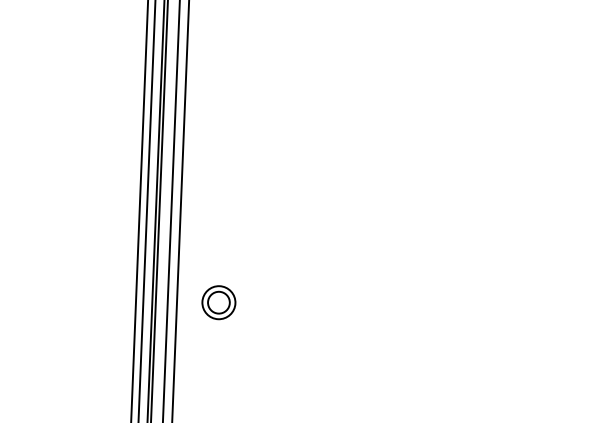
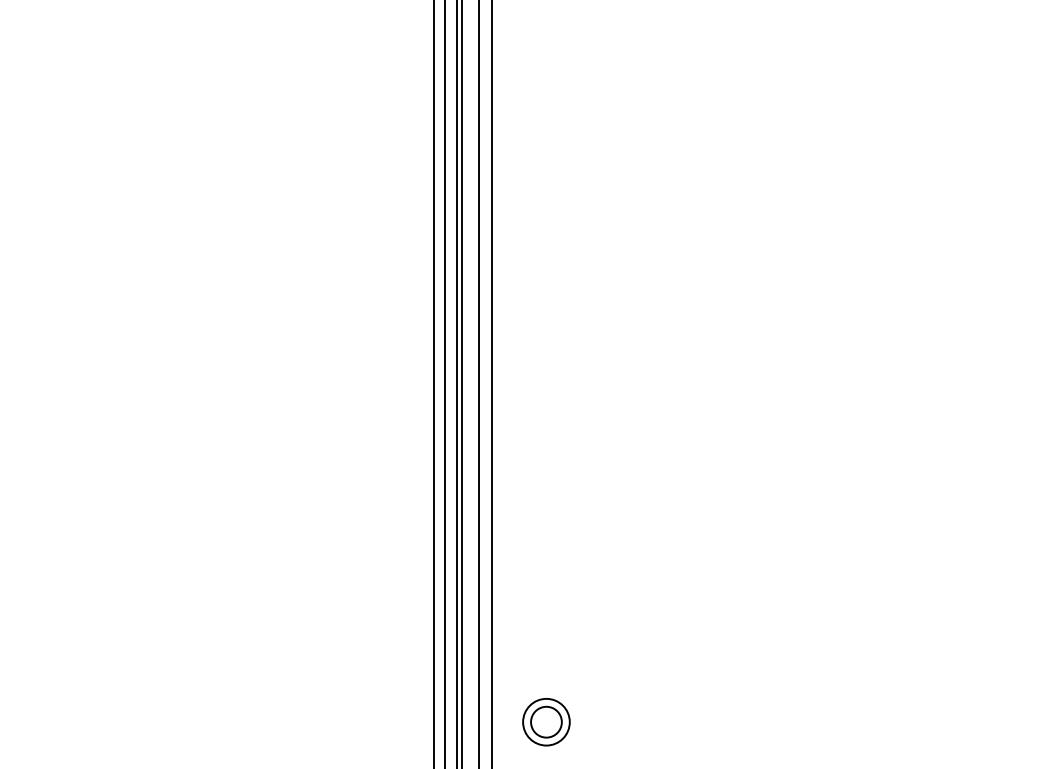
part: (218, 302) -> (546, 722), moved

